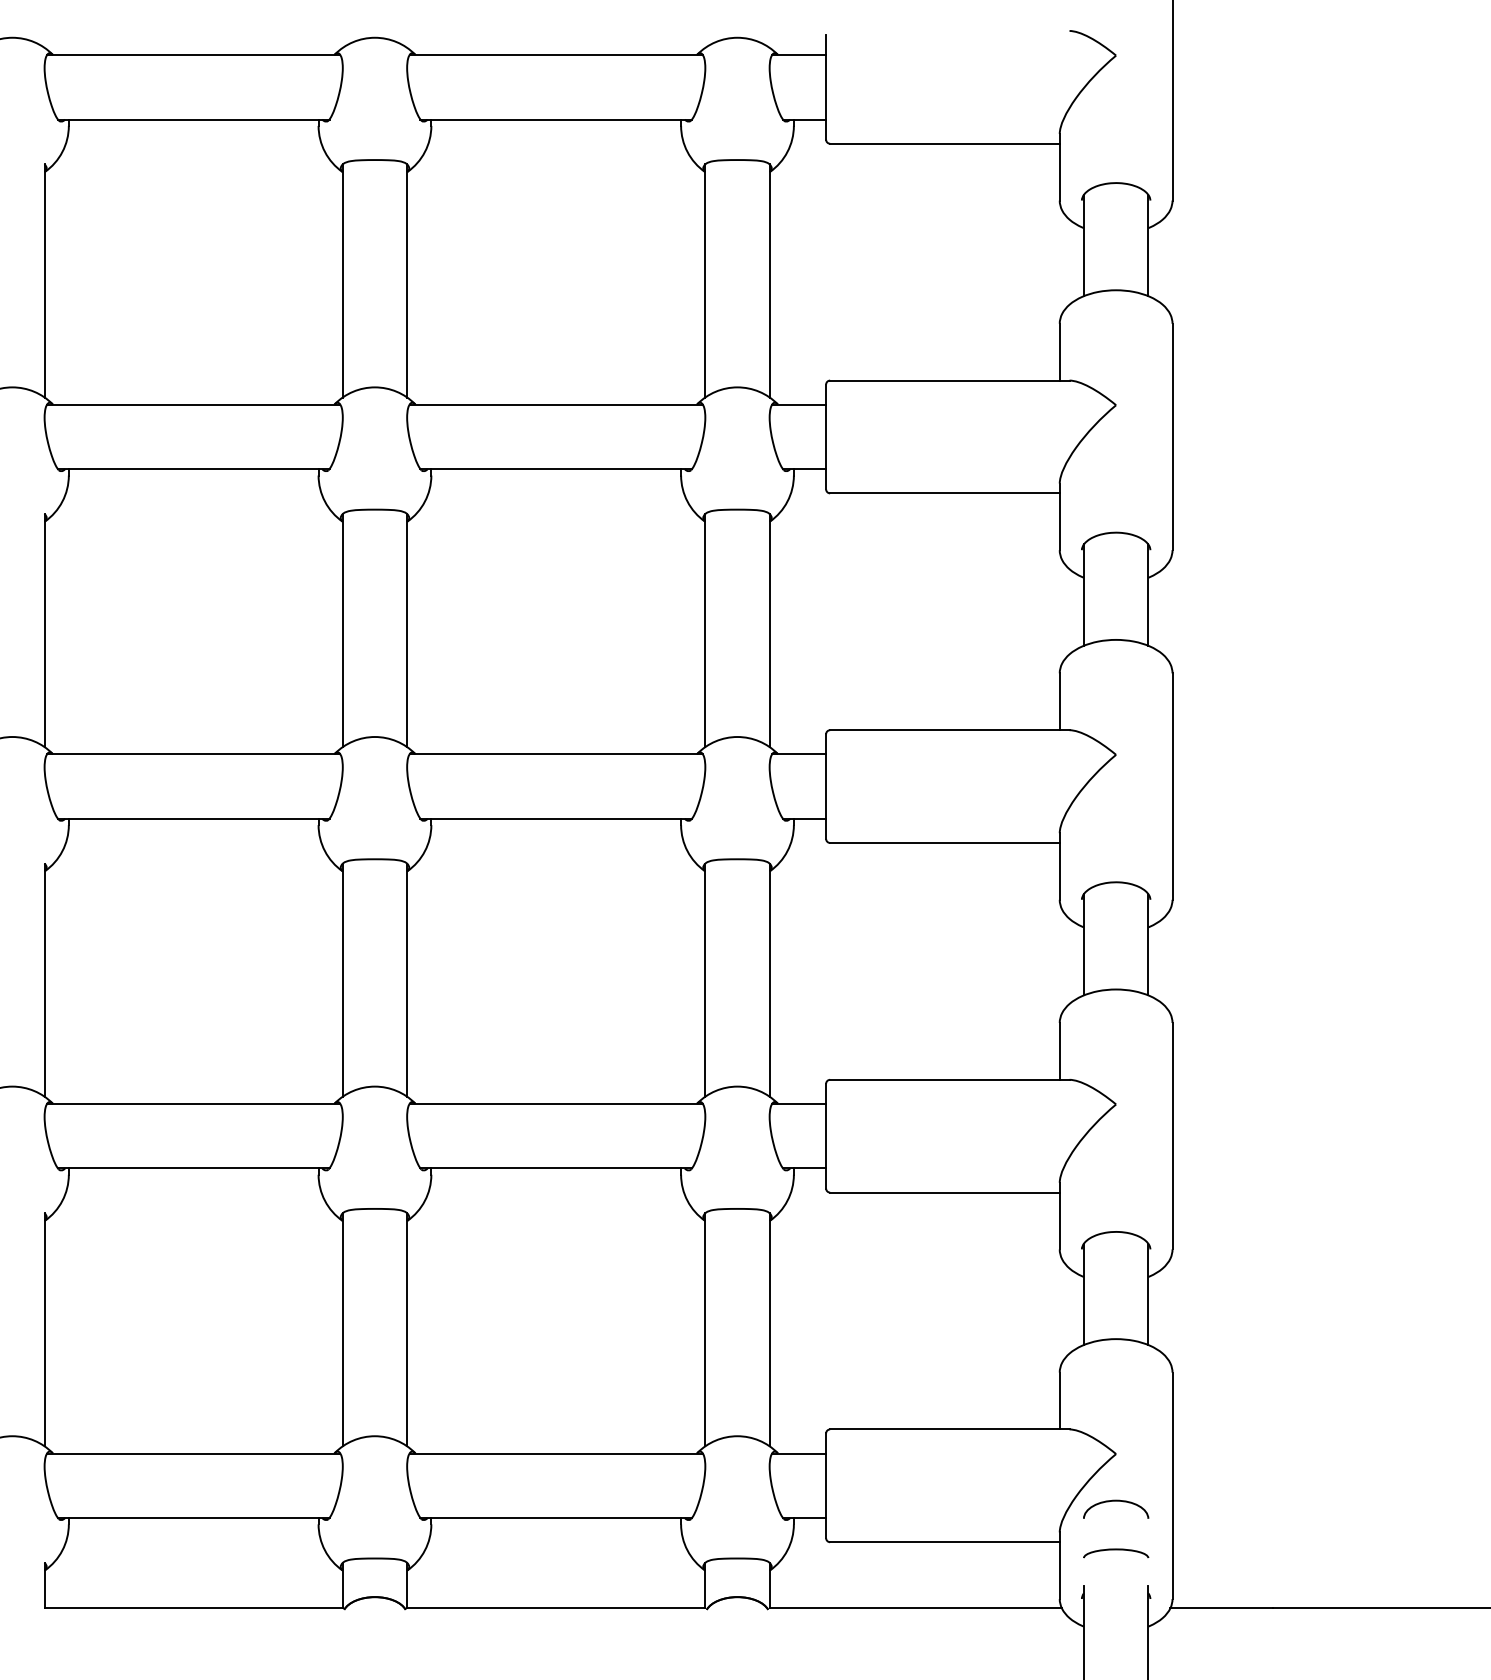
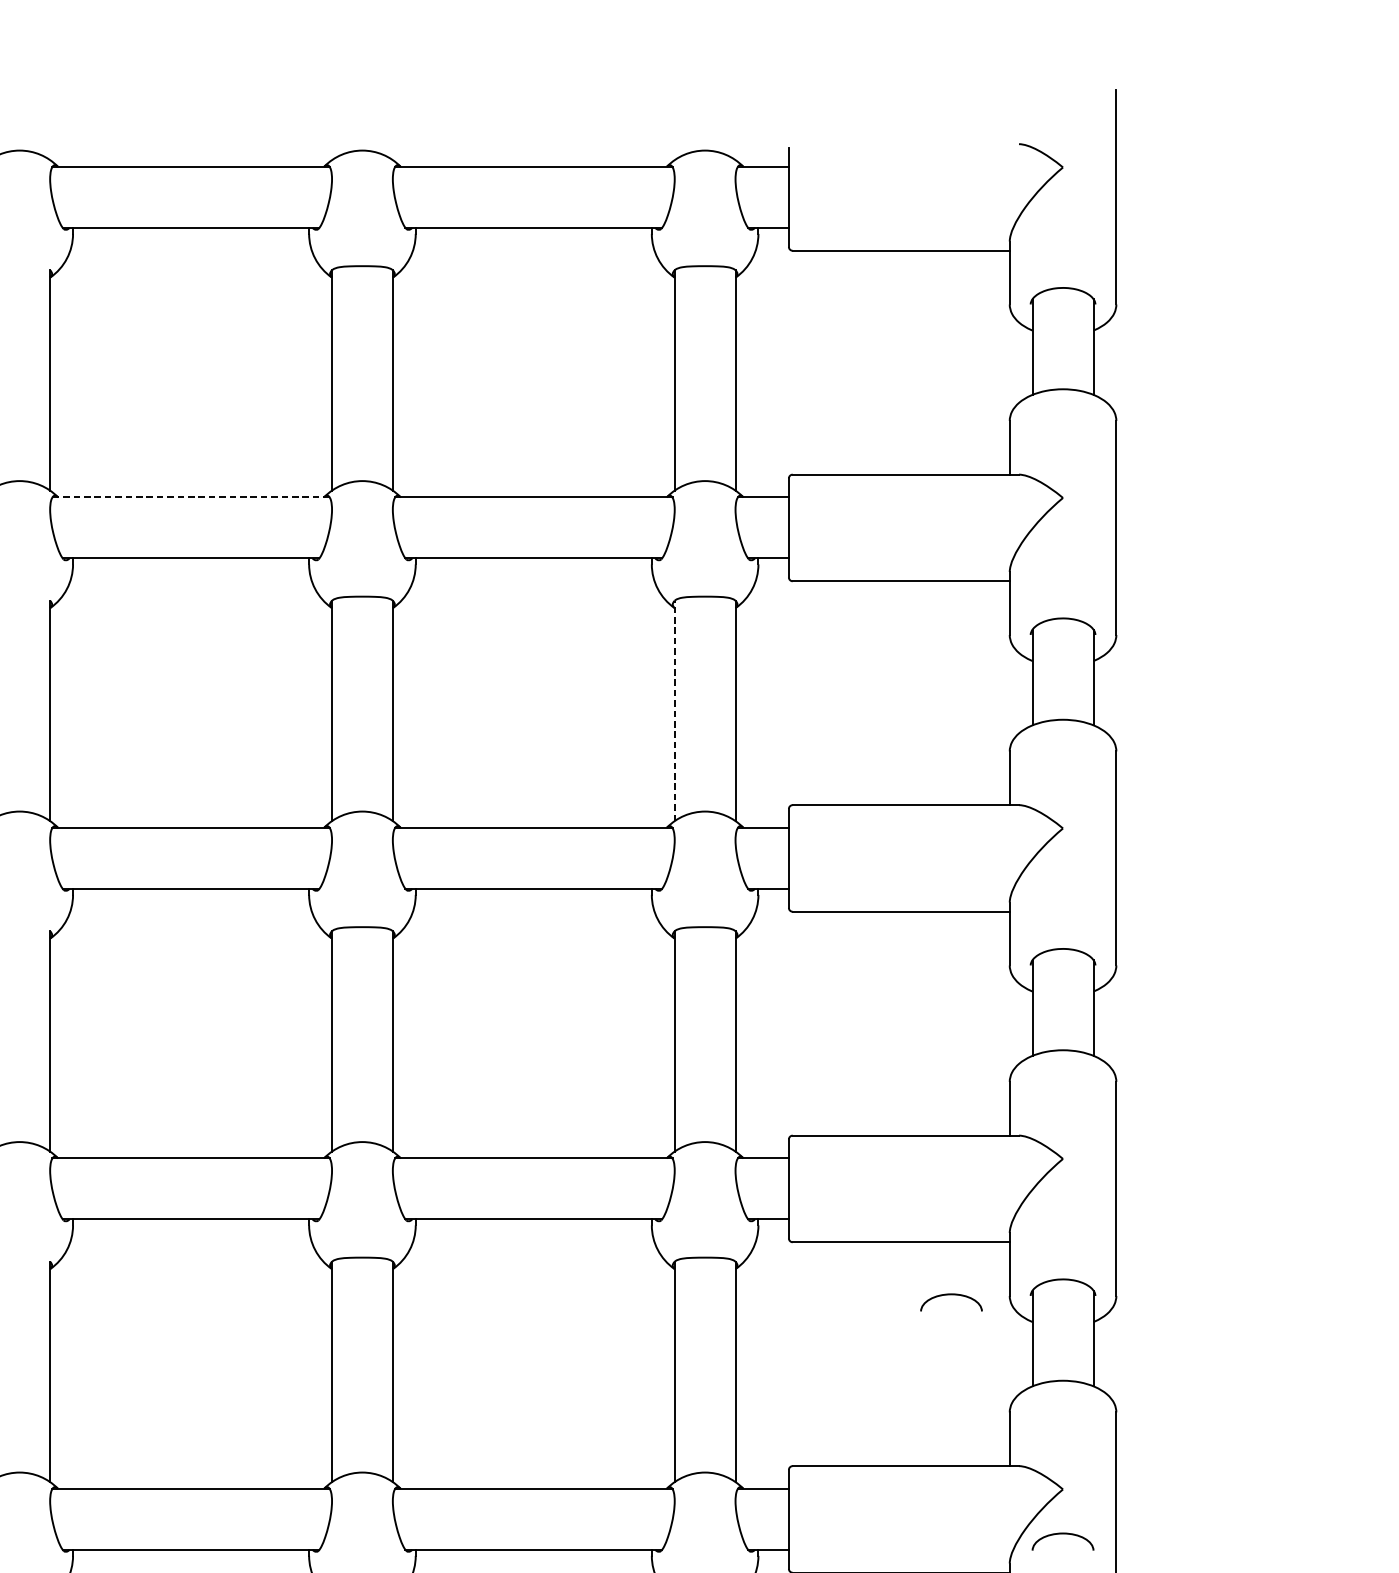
line: (193, 404) -> (190, 497), solid -> dashed
line: (705, 630) -> (674, 710), solid -> dashed
curve: (998, 1248) -> (951, 1295), added

